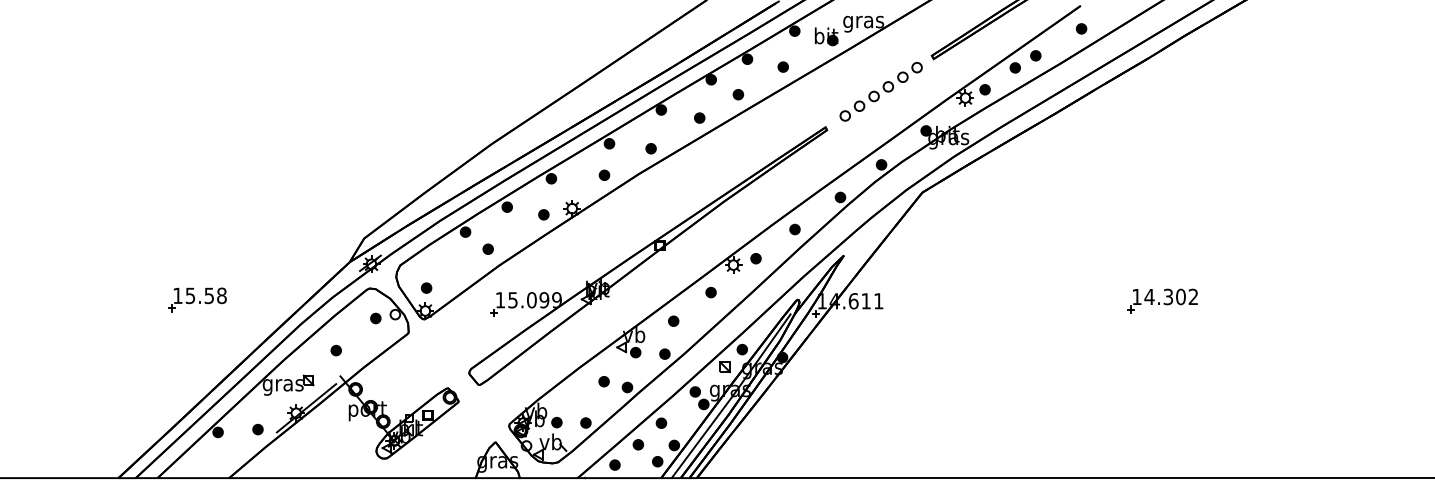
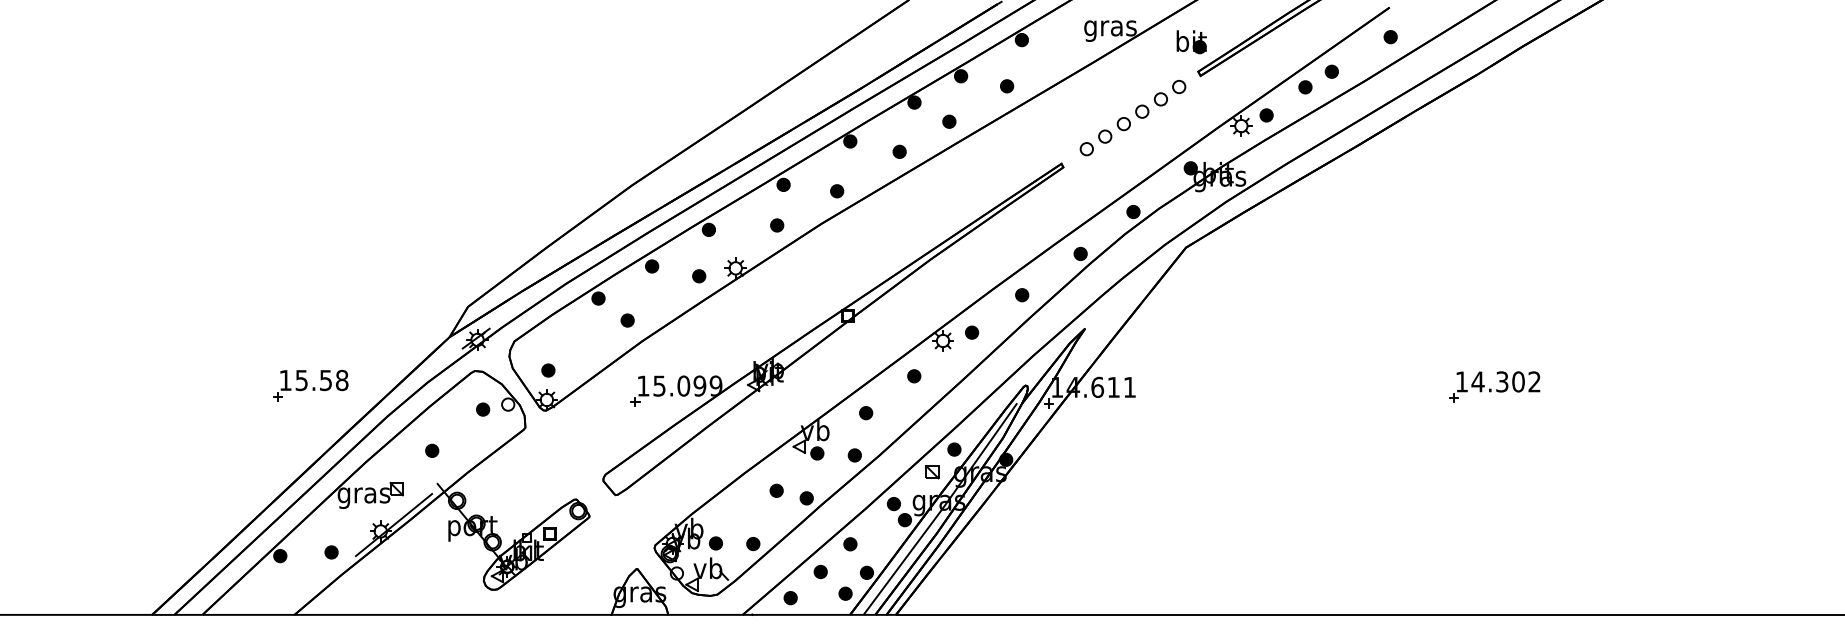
part: (826, 36) -> (1191, 42), moved
part: (197, 299) -> (310, 385), moved

